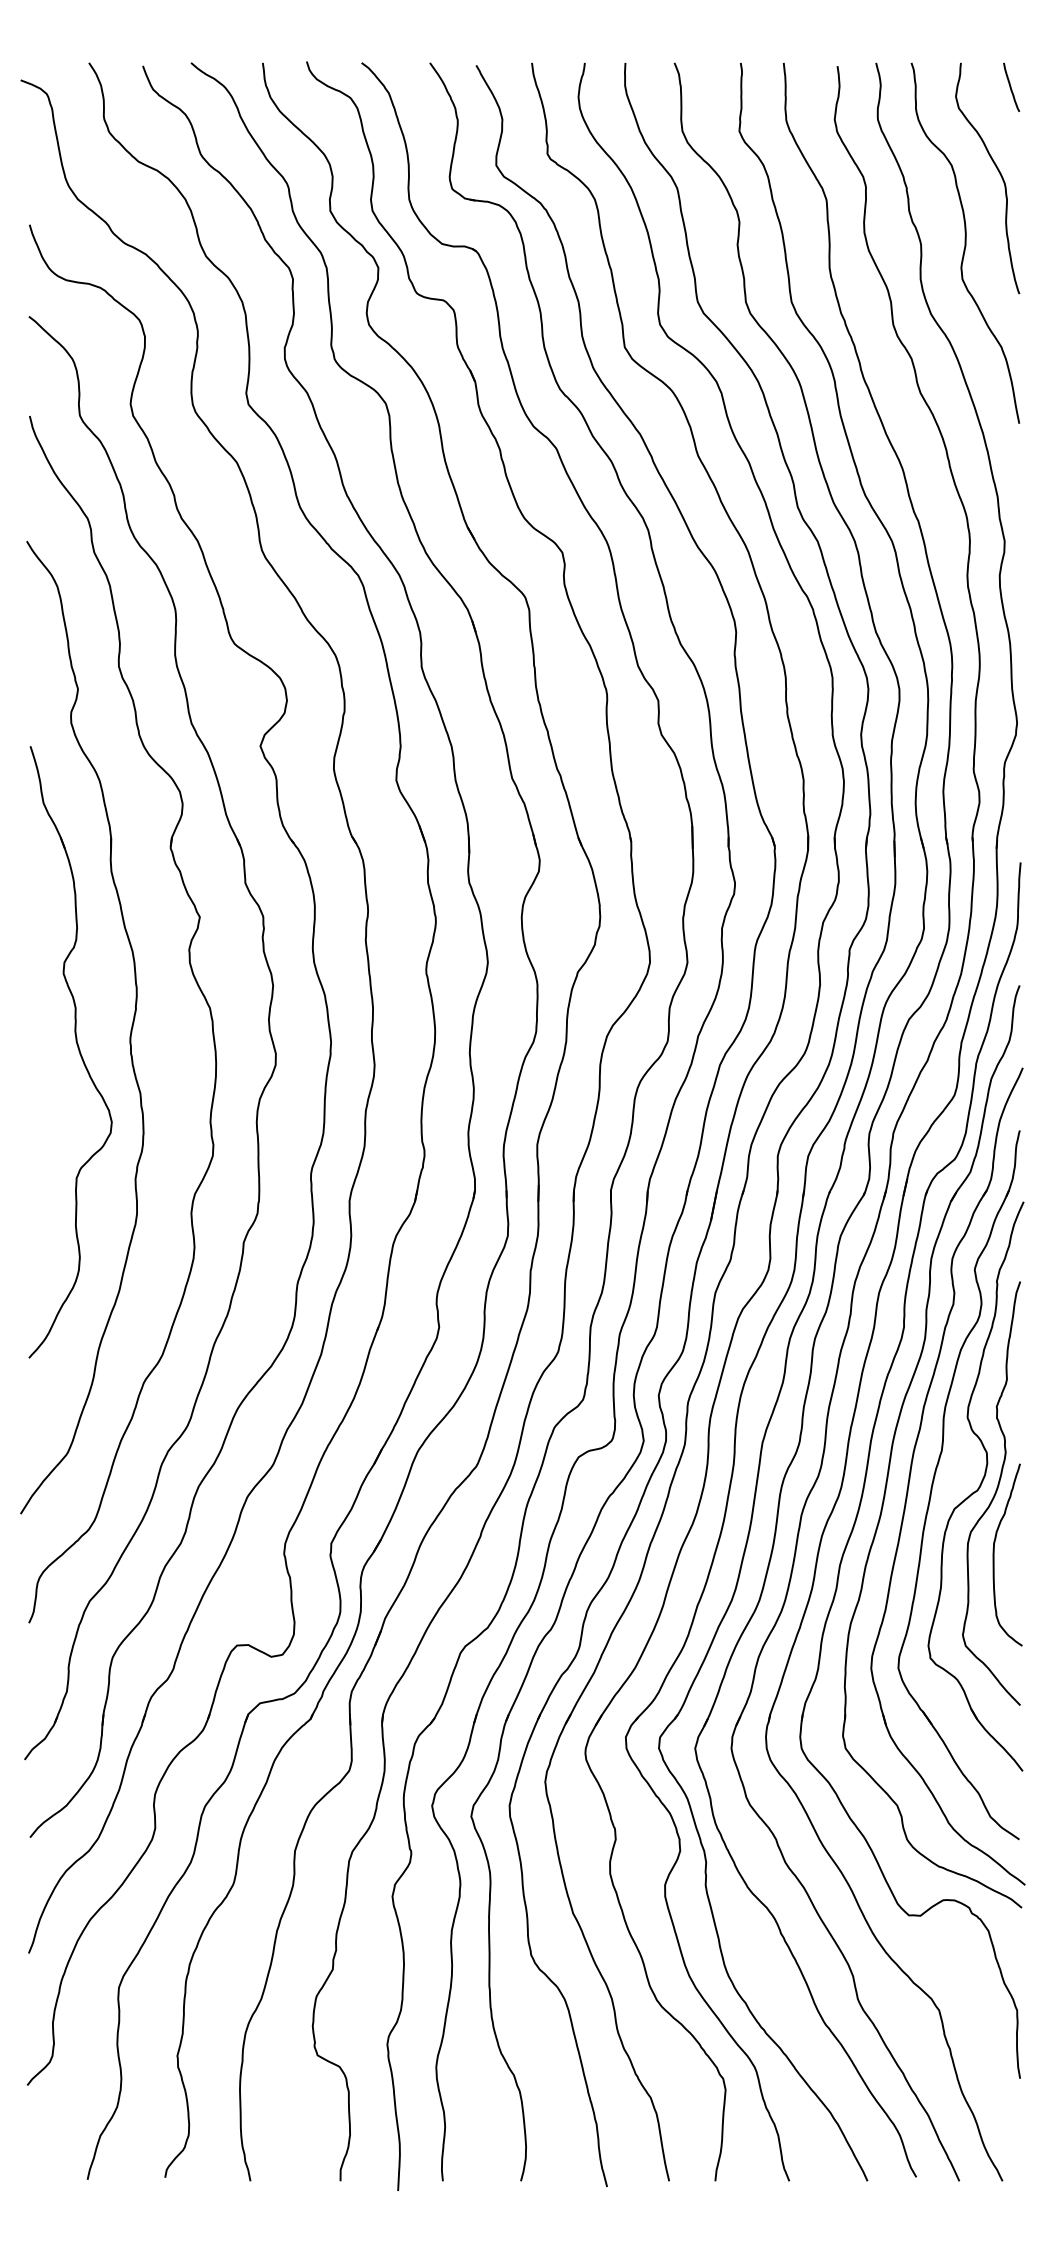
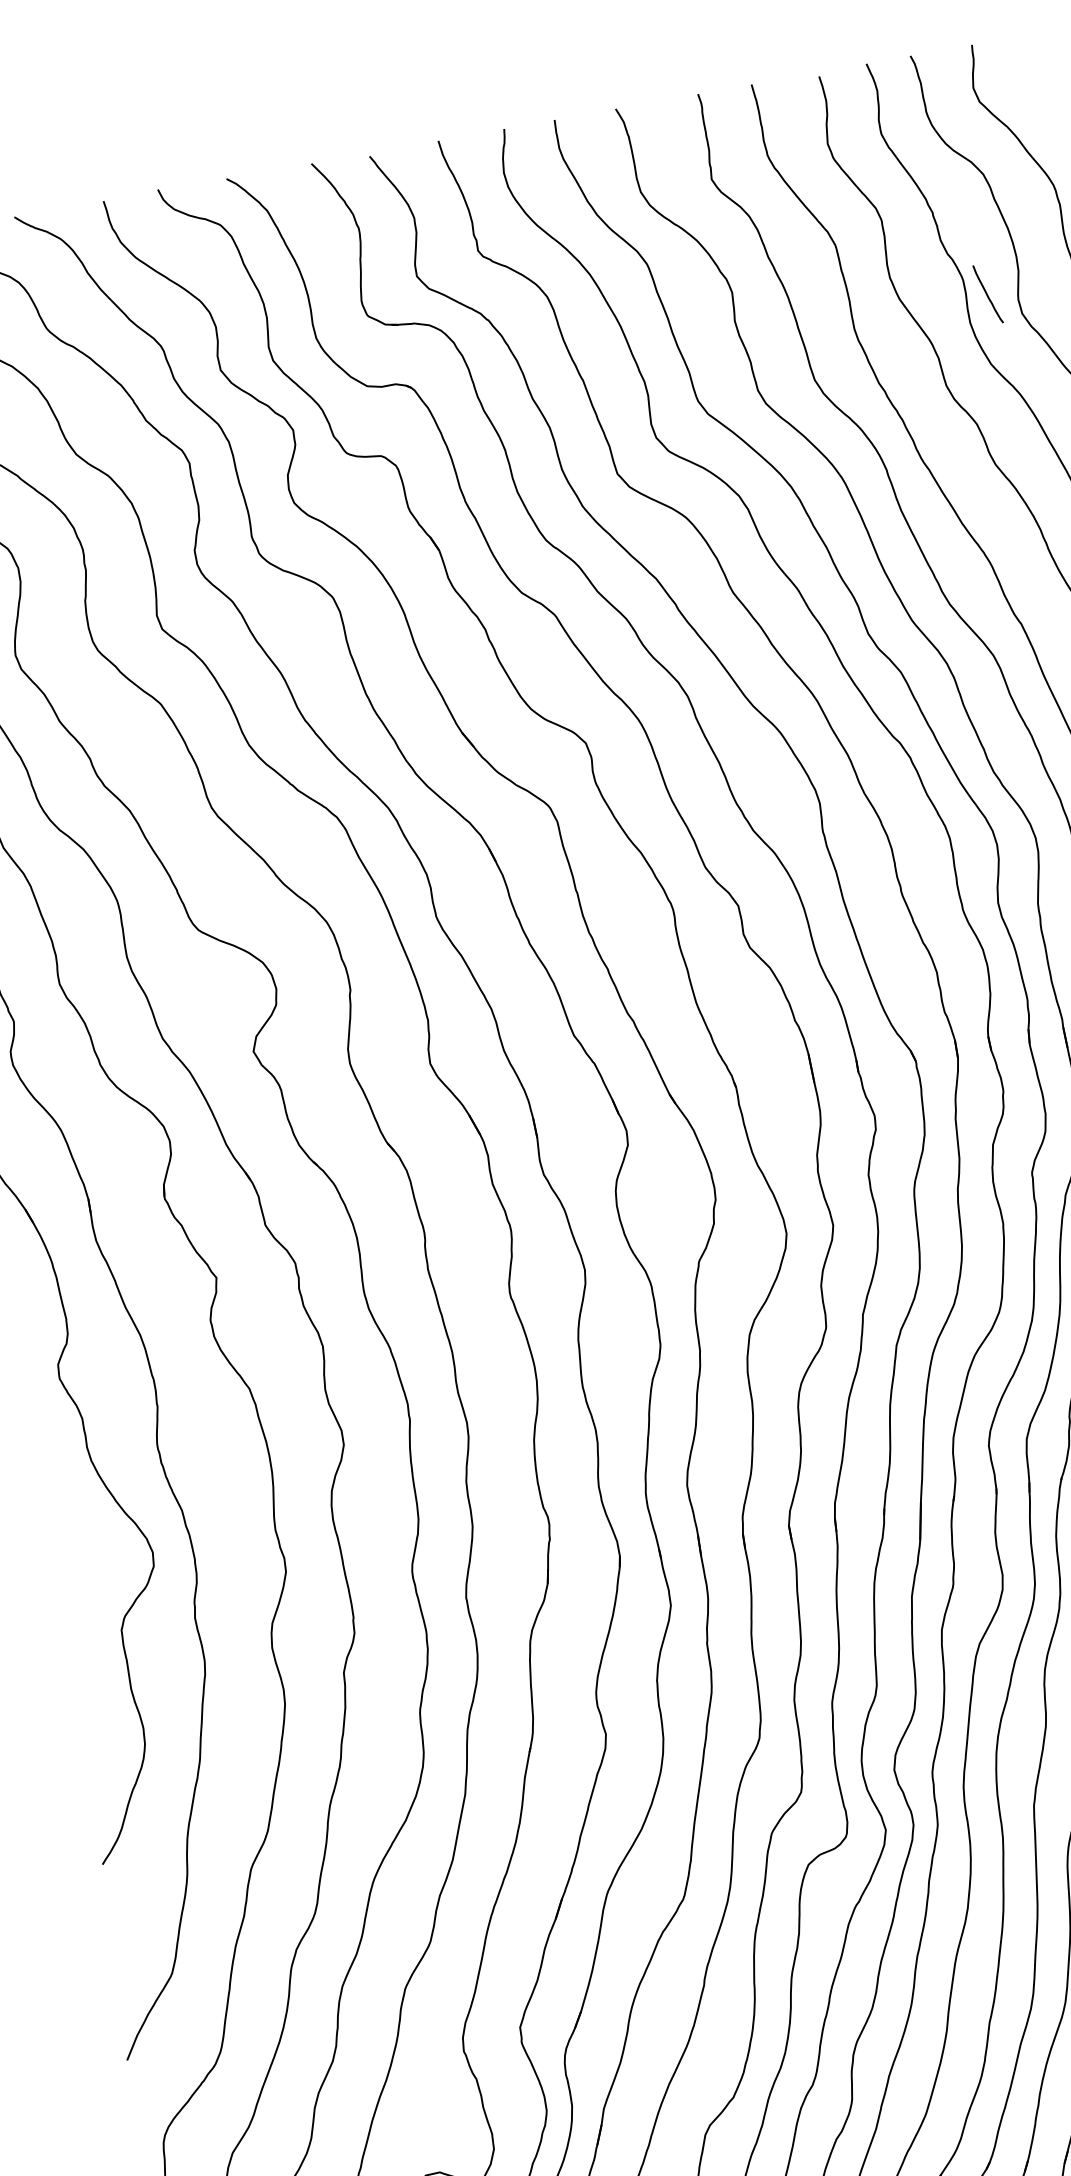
curve: (1011, 86) -> (987, 293), moved

